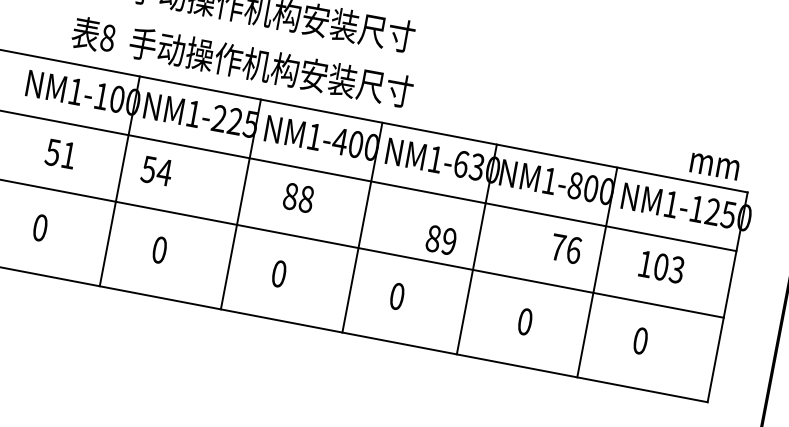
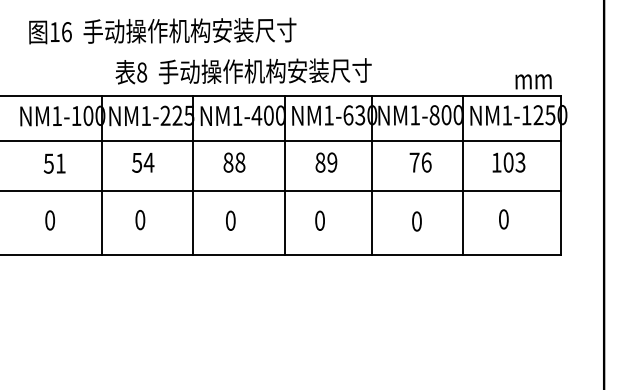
text: (242, 62) -> (243, 71), moved
text: (157, 170) -> (143, 162), moved
text: (441, 240) -> (326, 162), moved
text: (565, 248) -> (420, 162), moved

